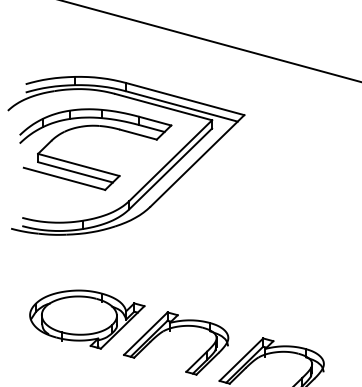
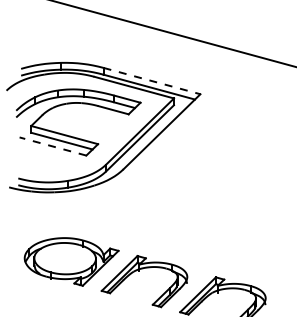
line: (185, 99) -> (152, 81), solid -> dashed
line: (63, 178) -> (52, 146), solid -> dashed

